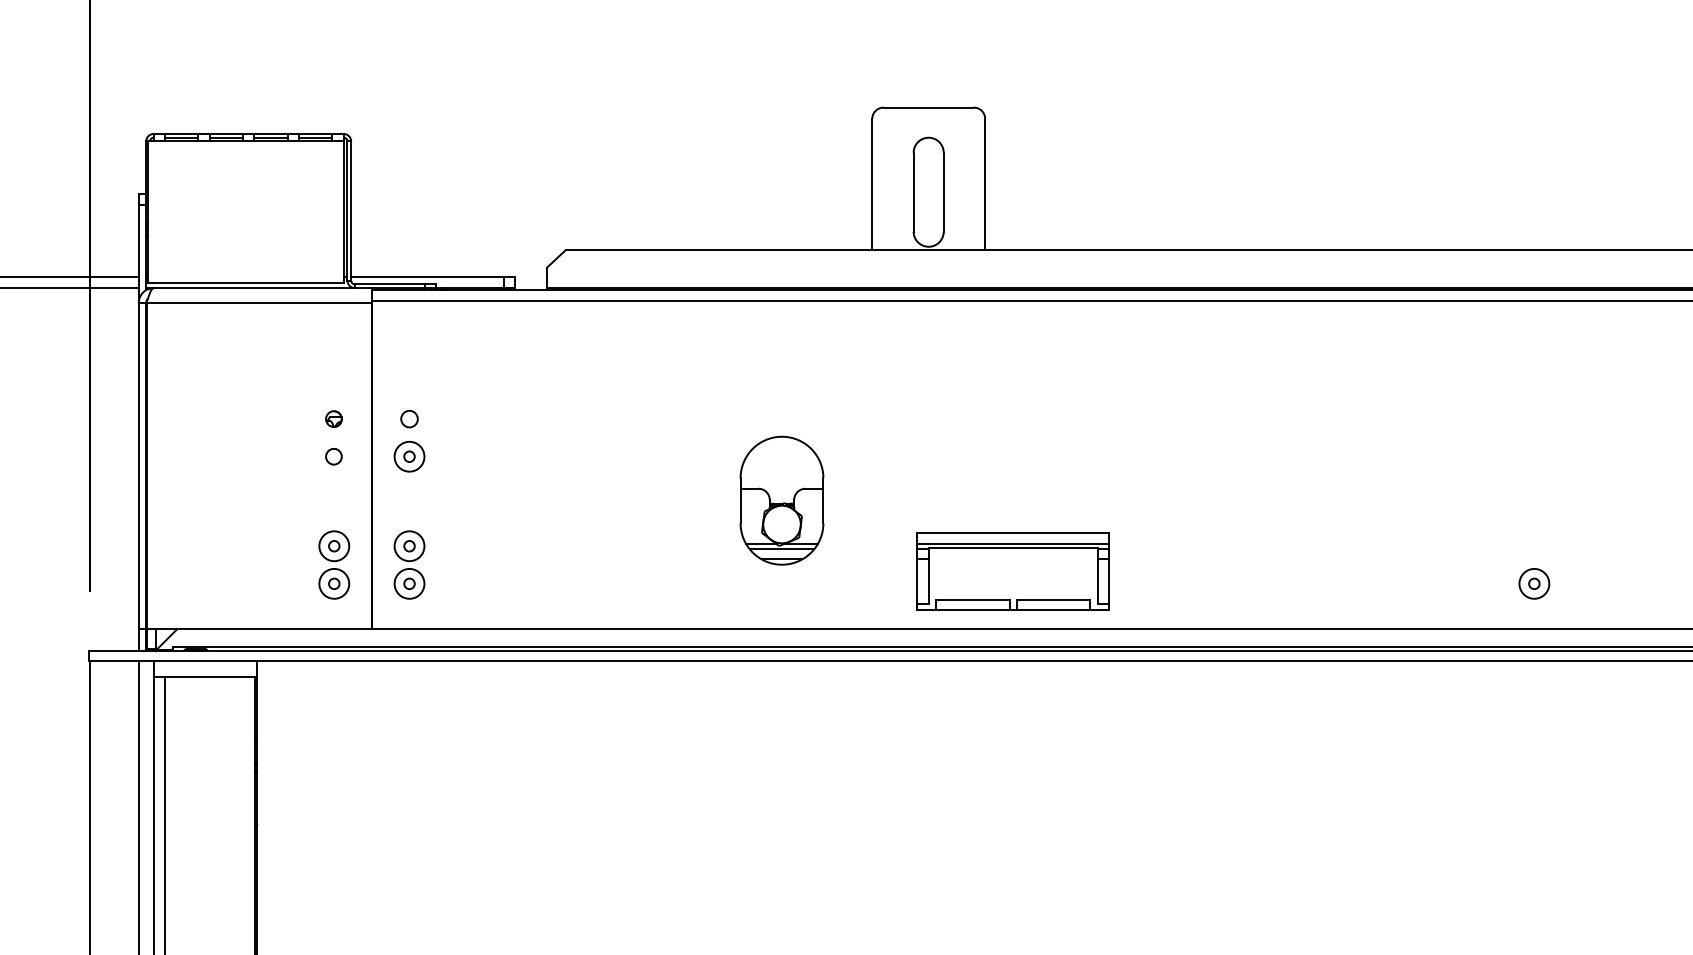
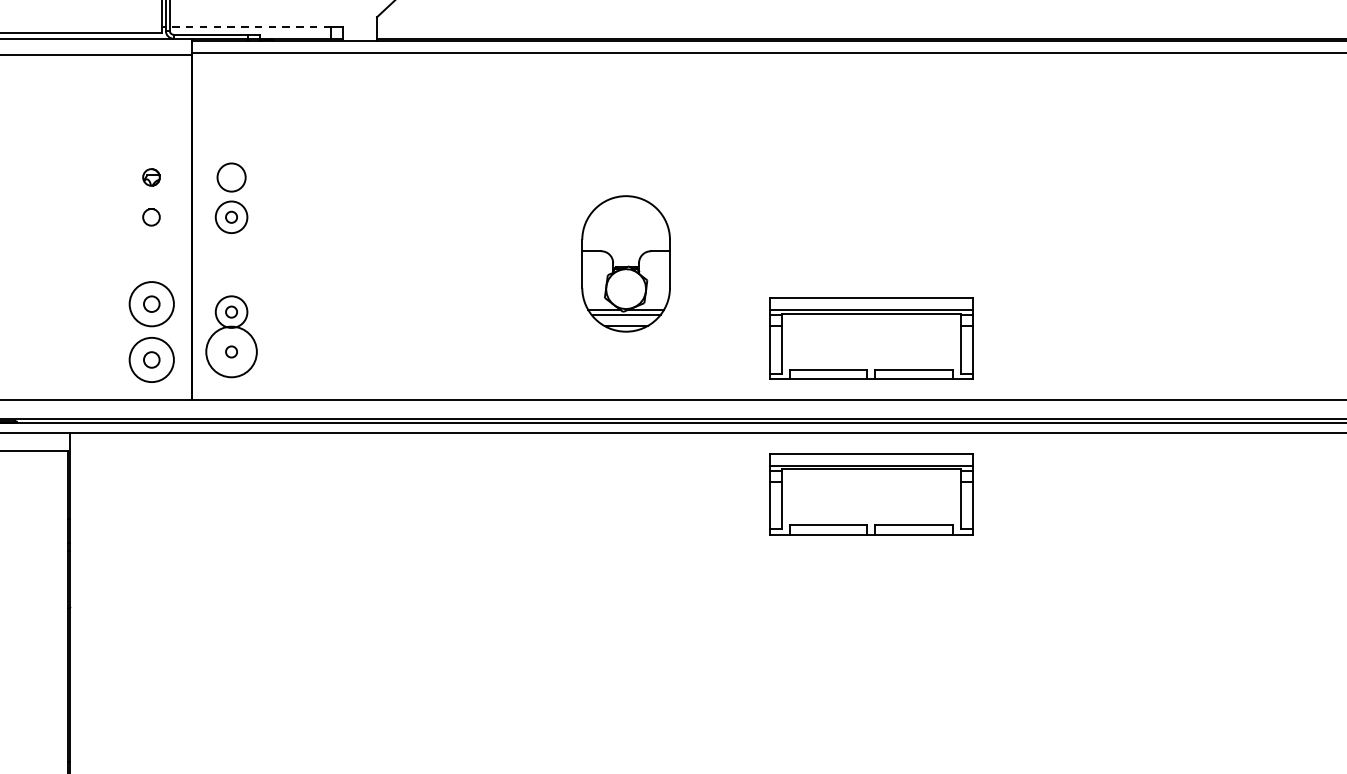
line: (426, 276) -> (249, 26), solid -> dashed
circle: (409, 418) -> (231, 176), size x1.6
part: (334, 564) -> (152, 331), size x1.4
circle: (409, 583) -> (231, 351), size x1.6
part: (1012, 718) -> (870, 494), added

